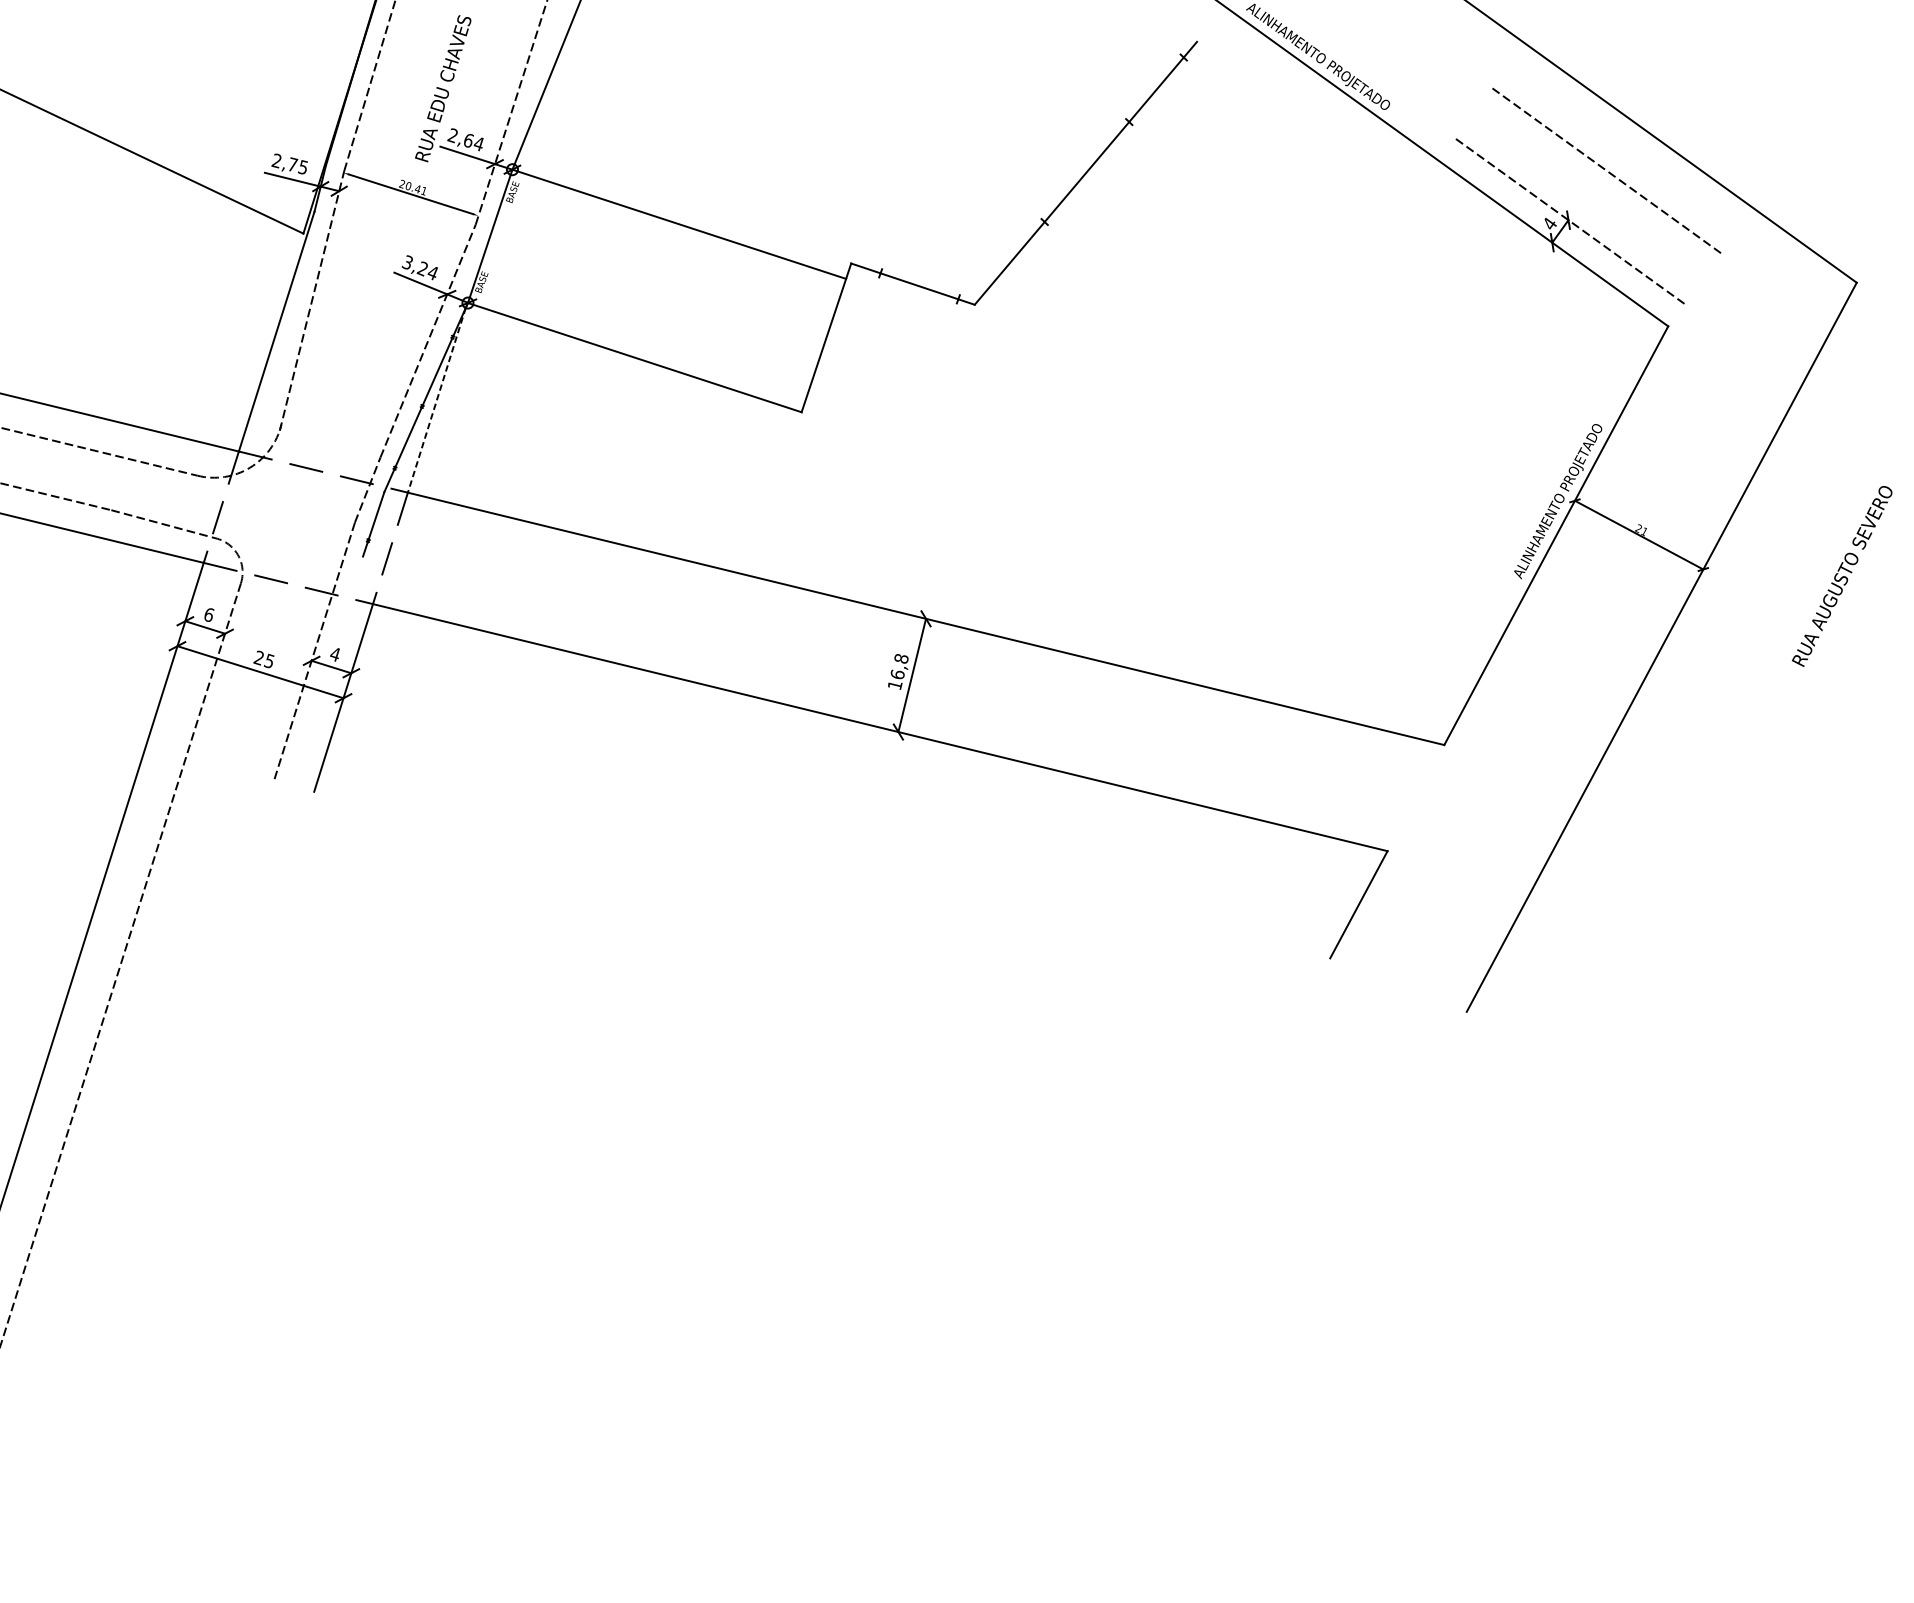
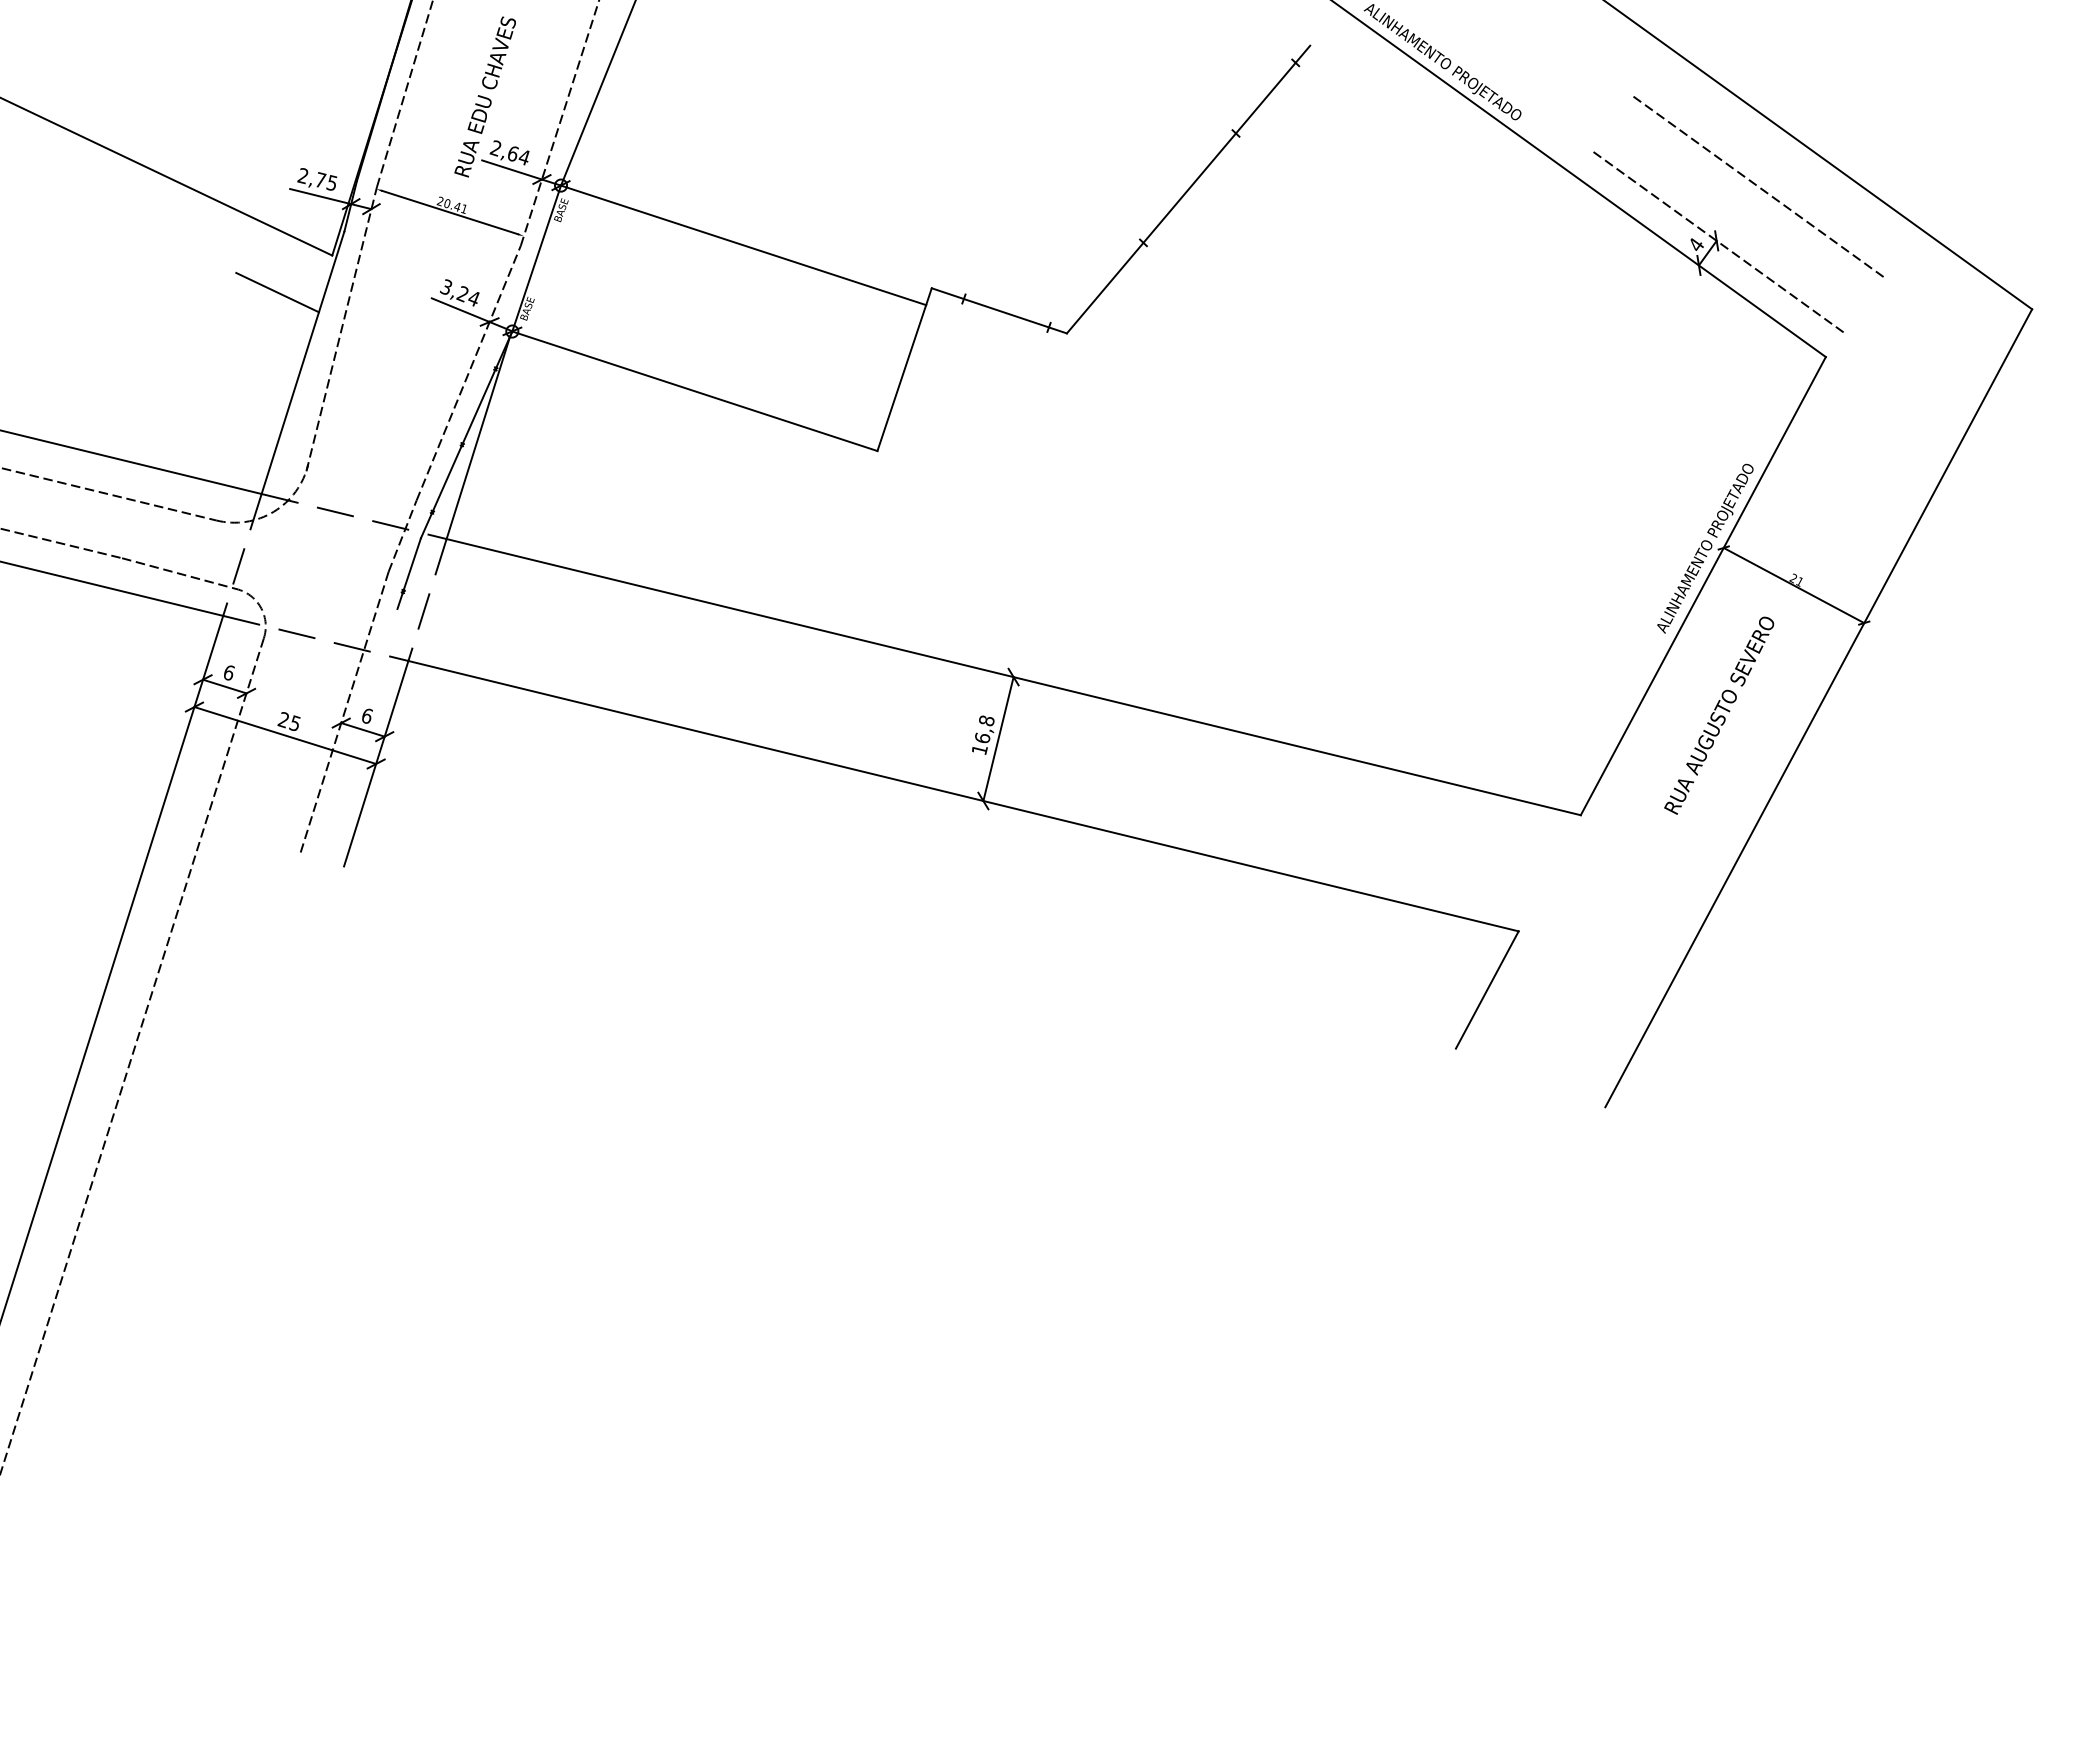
line: (253, 267) -> (277, 292), added
line: (437, 399) -> (478, 437), dashed -> solid
text: (1842, 576) -> (1719, 715), moved
text: (334, 654) -> (366, 716), 4 -> 6

